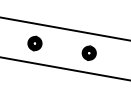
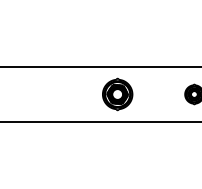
part: (34, 43) -> (40, 94), removed
part: (89, 53) -> (117, 94), size x1.6

